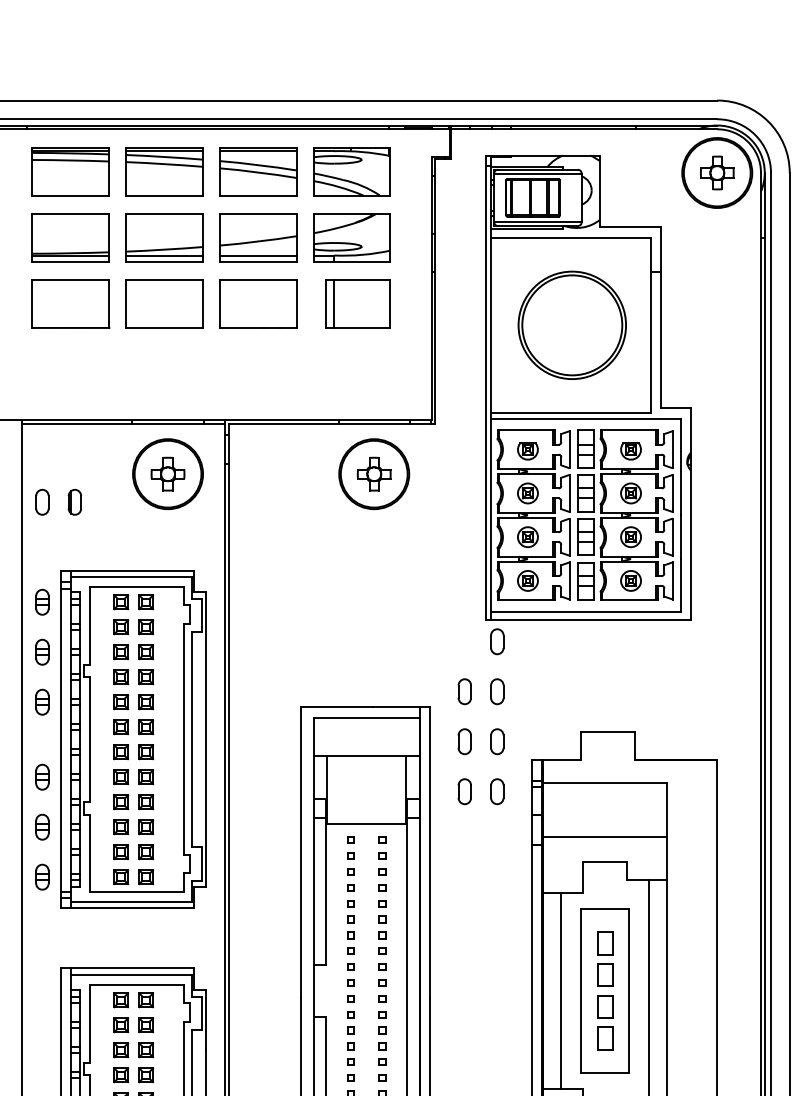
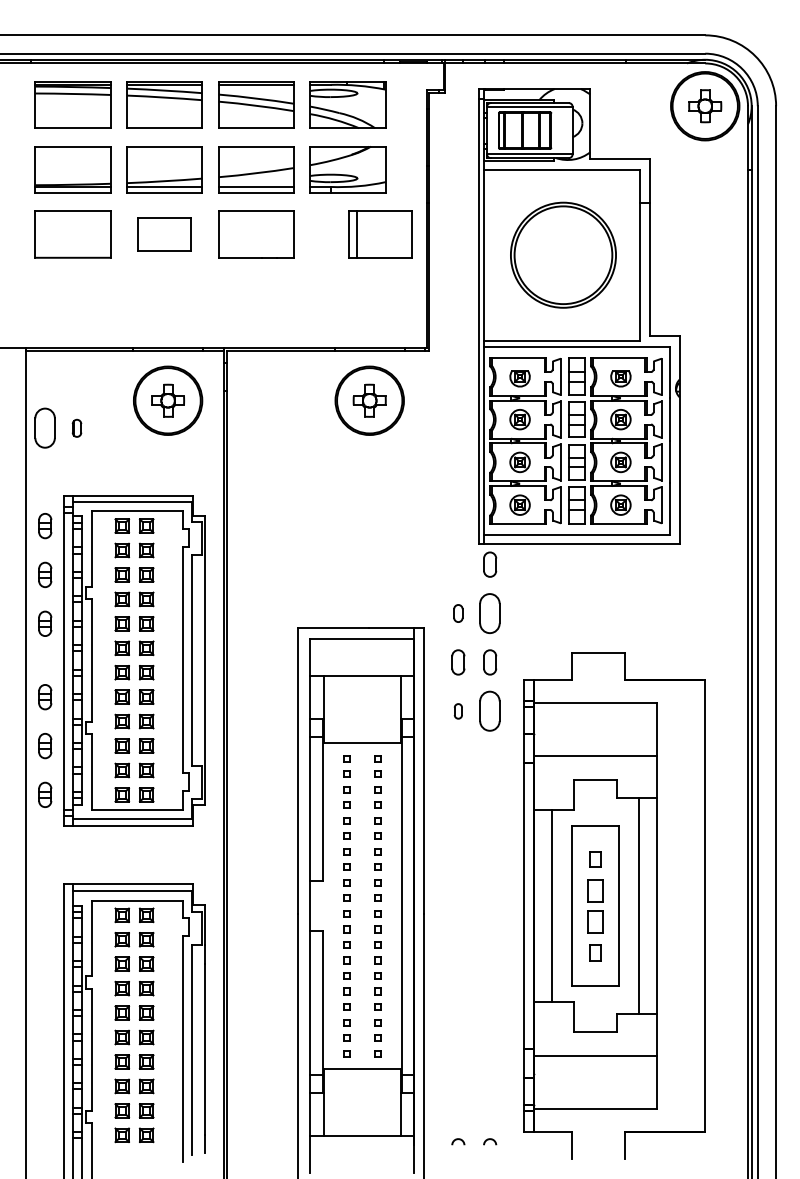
part: (164, 304) -> (164, 234), size x0.7
part: (358, 304) -> (380, 234), moved
part: (42, 502) -> (45, 428), size x1.6
part: (74, 502) -> (76, 428), size x0.7
part: (464, 691) -> (458, 613), size x0.7
part: (497, 691) -> (490, 613), size x1.6
part: (464, 791) -> (458, 711), size x0.6
part: (497, 791) -> (490, 711), size x1.6
part: (605, 943) -> (595, 859), size x0.7
part: (605, 1038) -> (595, 952), size x0.7

